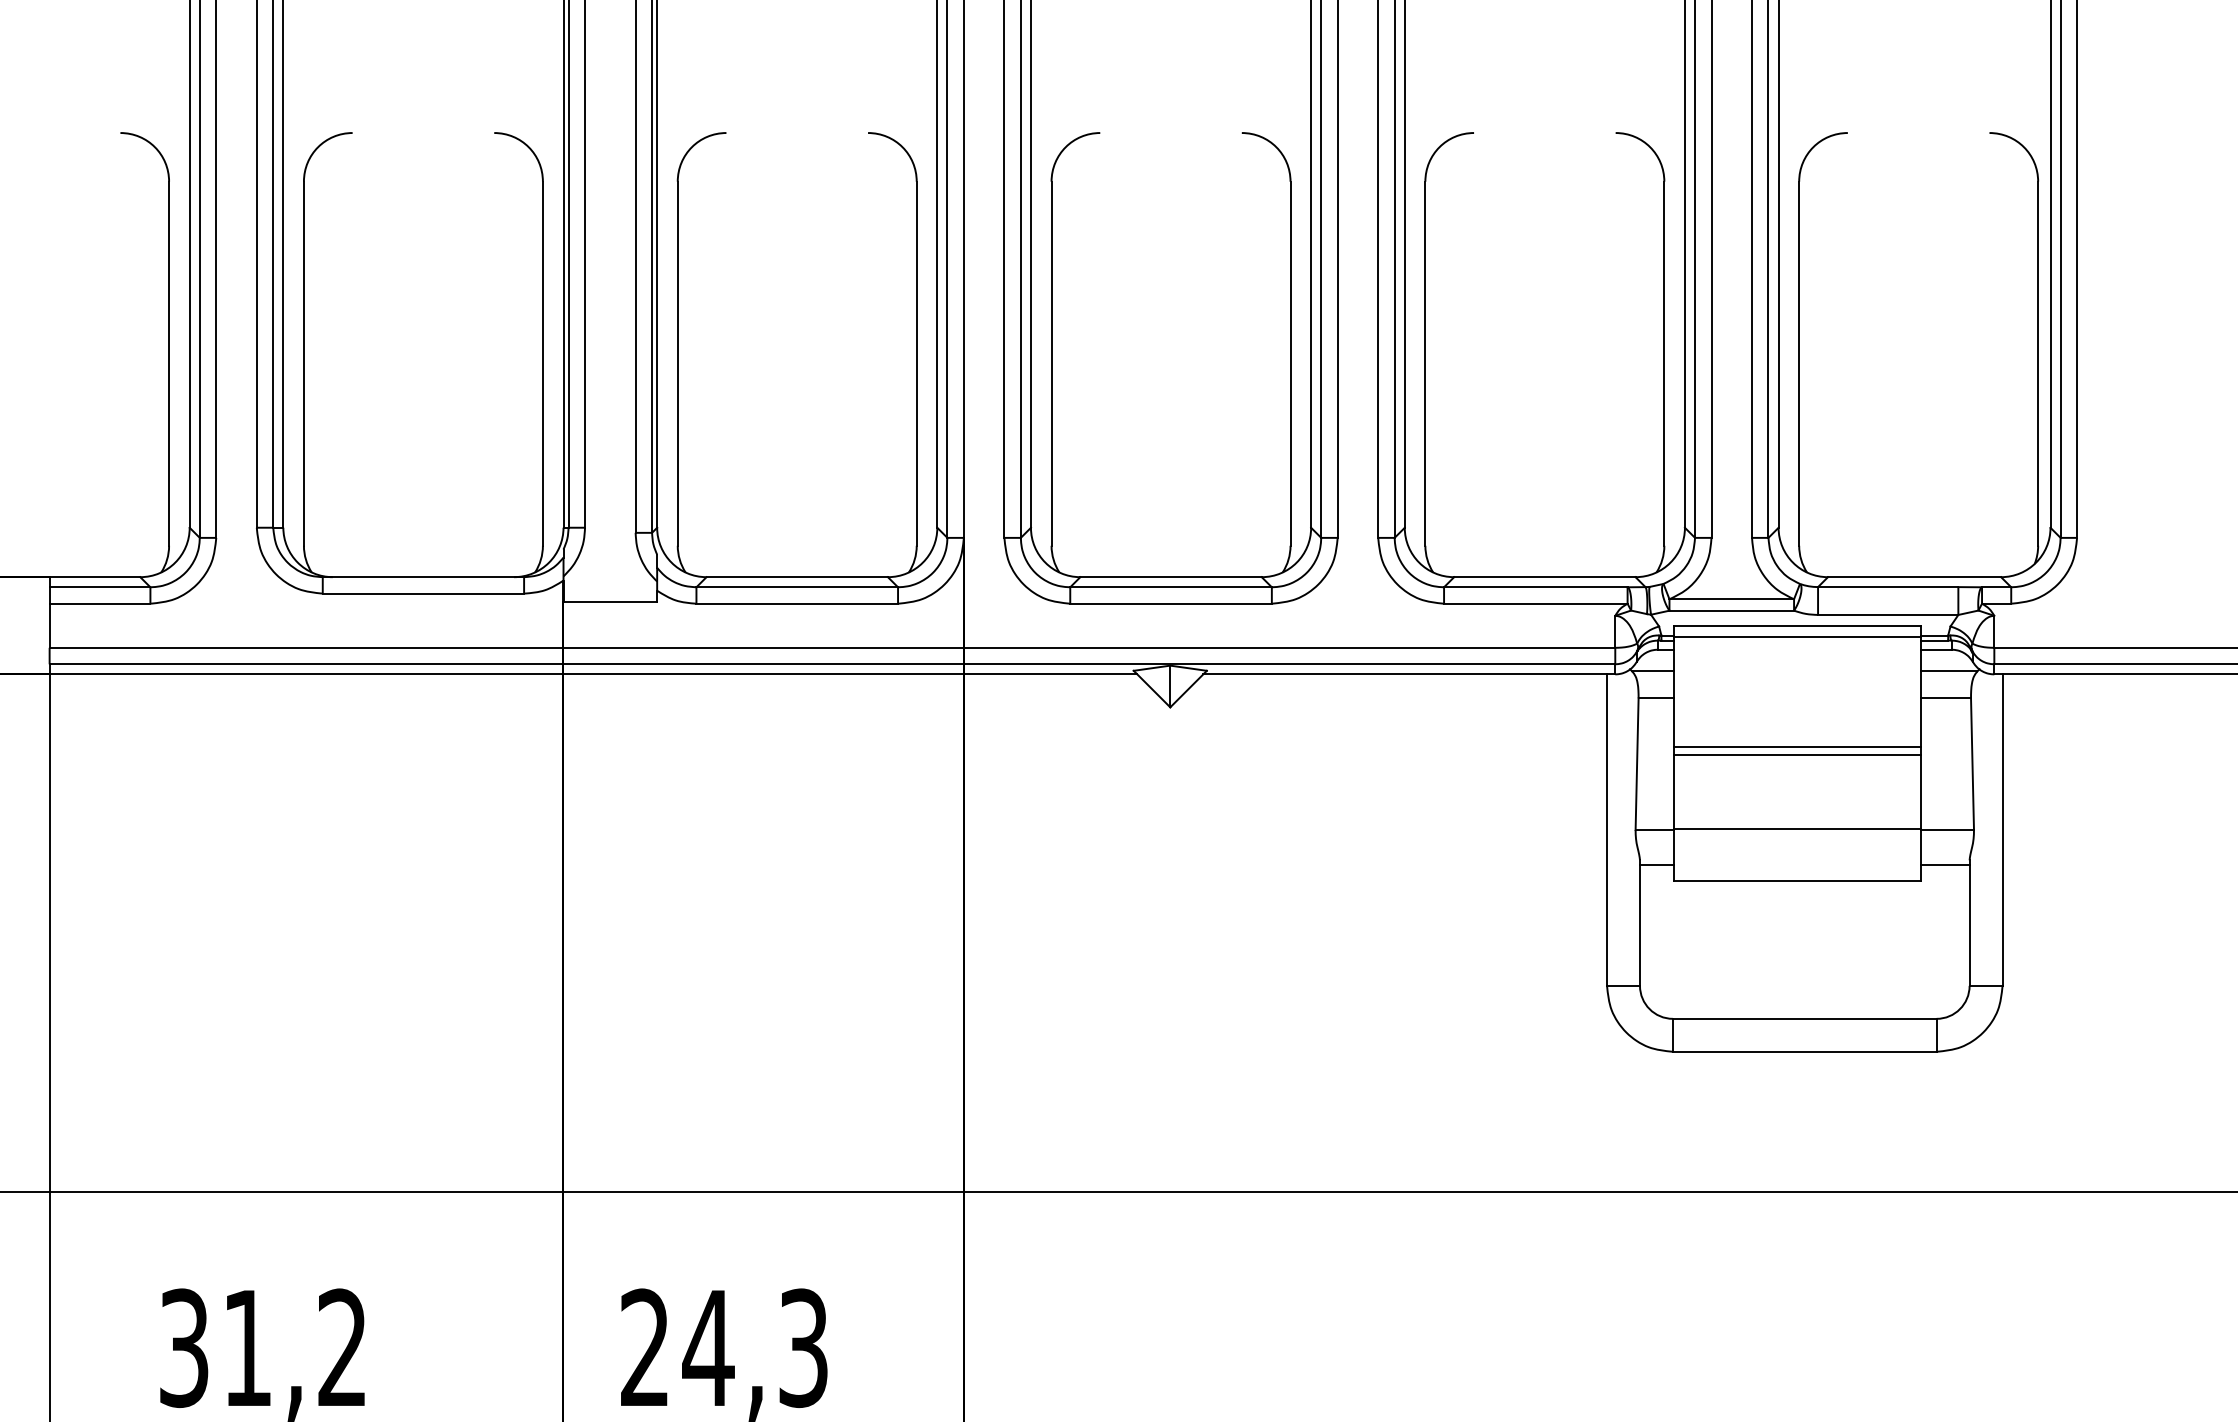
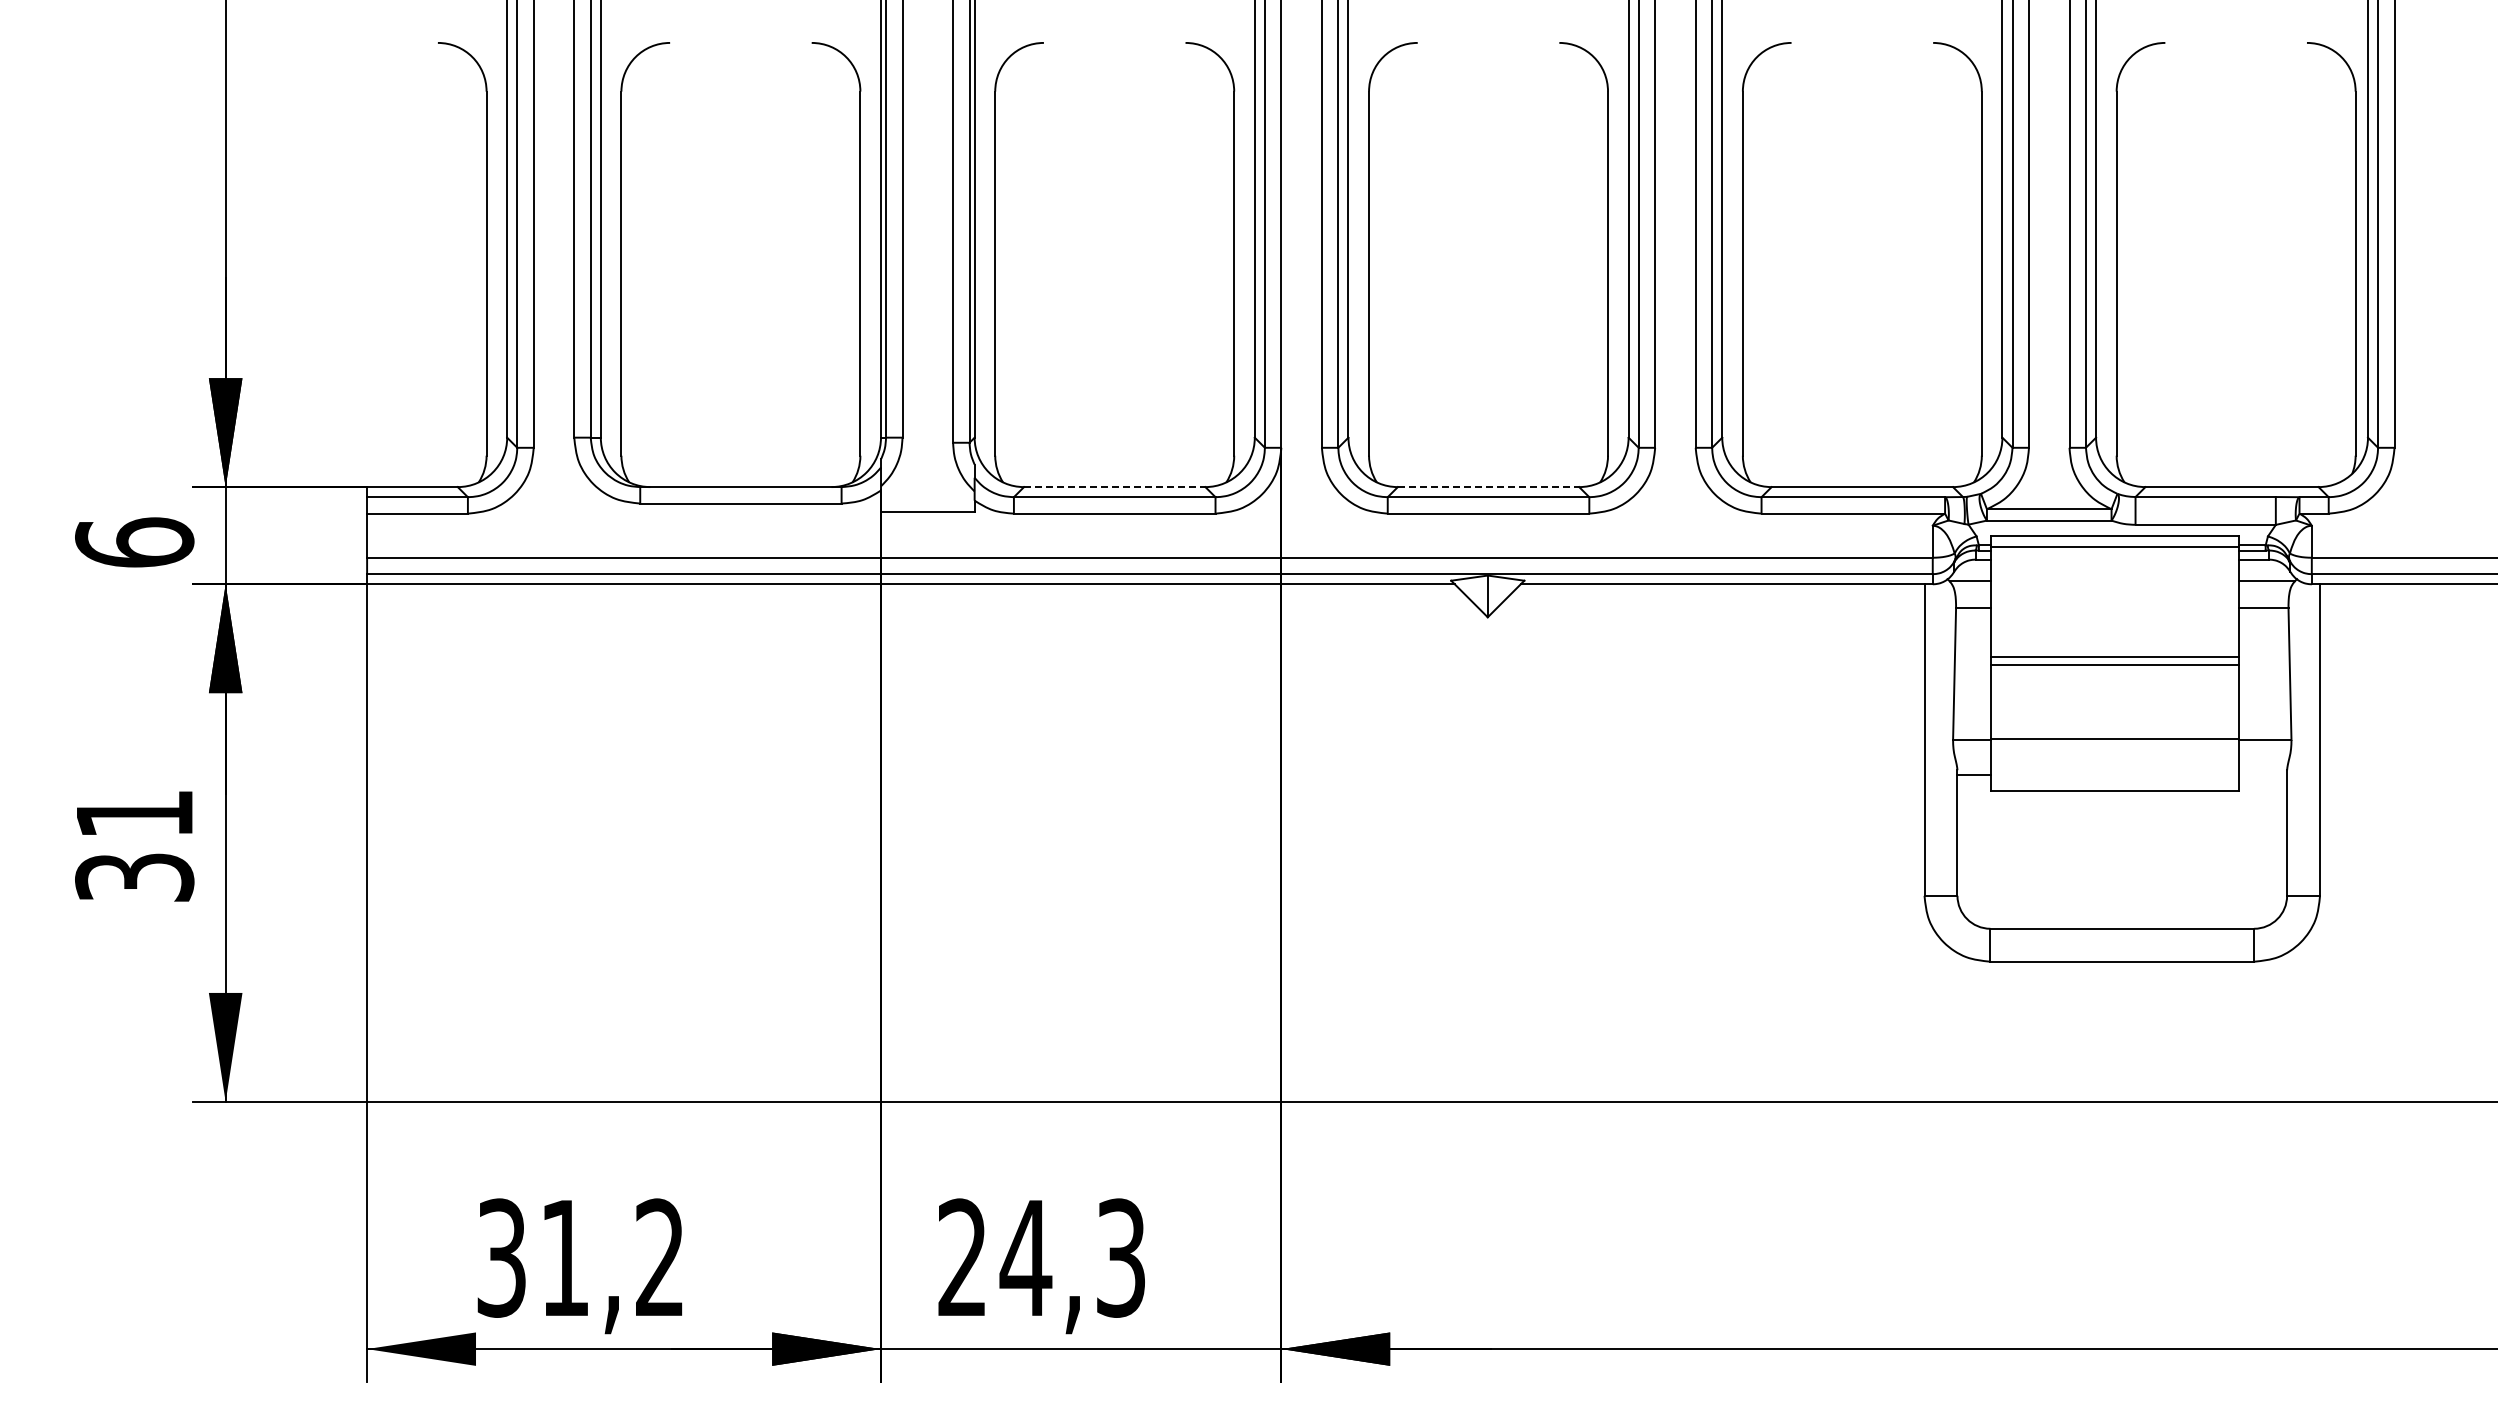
line: (797, 577) -> (1114, 487), solid -> dashed
line: (1171, 577) -> (1488, 487), solid -> dashed
line: (1945, 864) -> (2262, 774), removed

